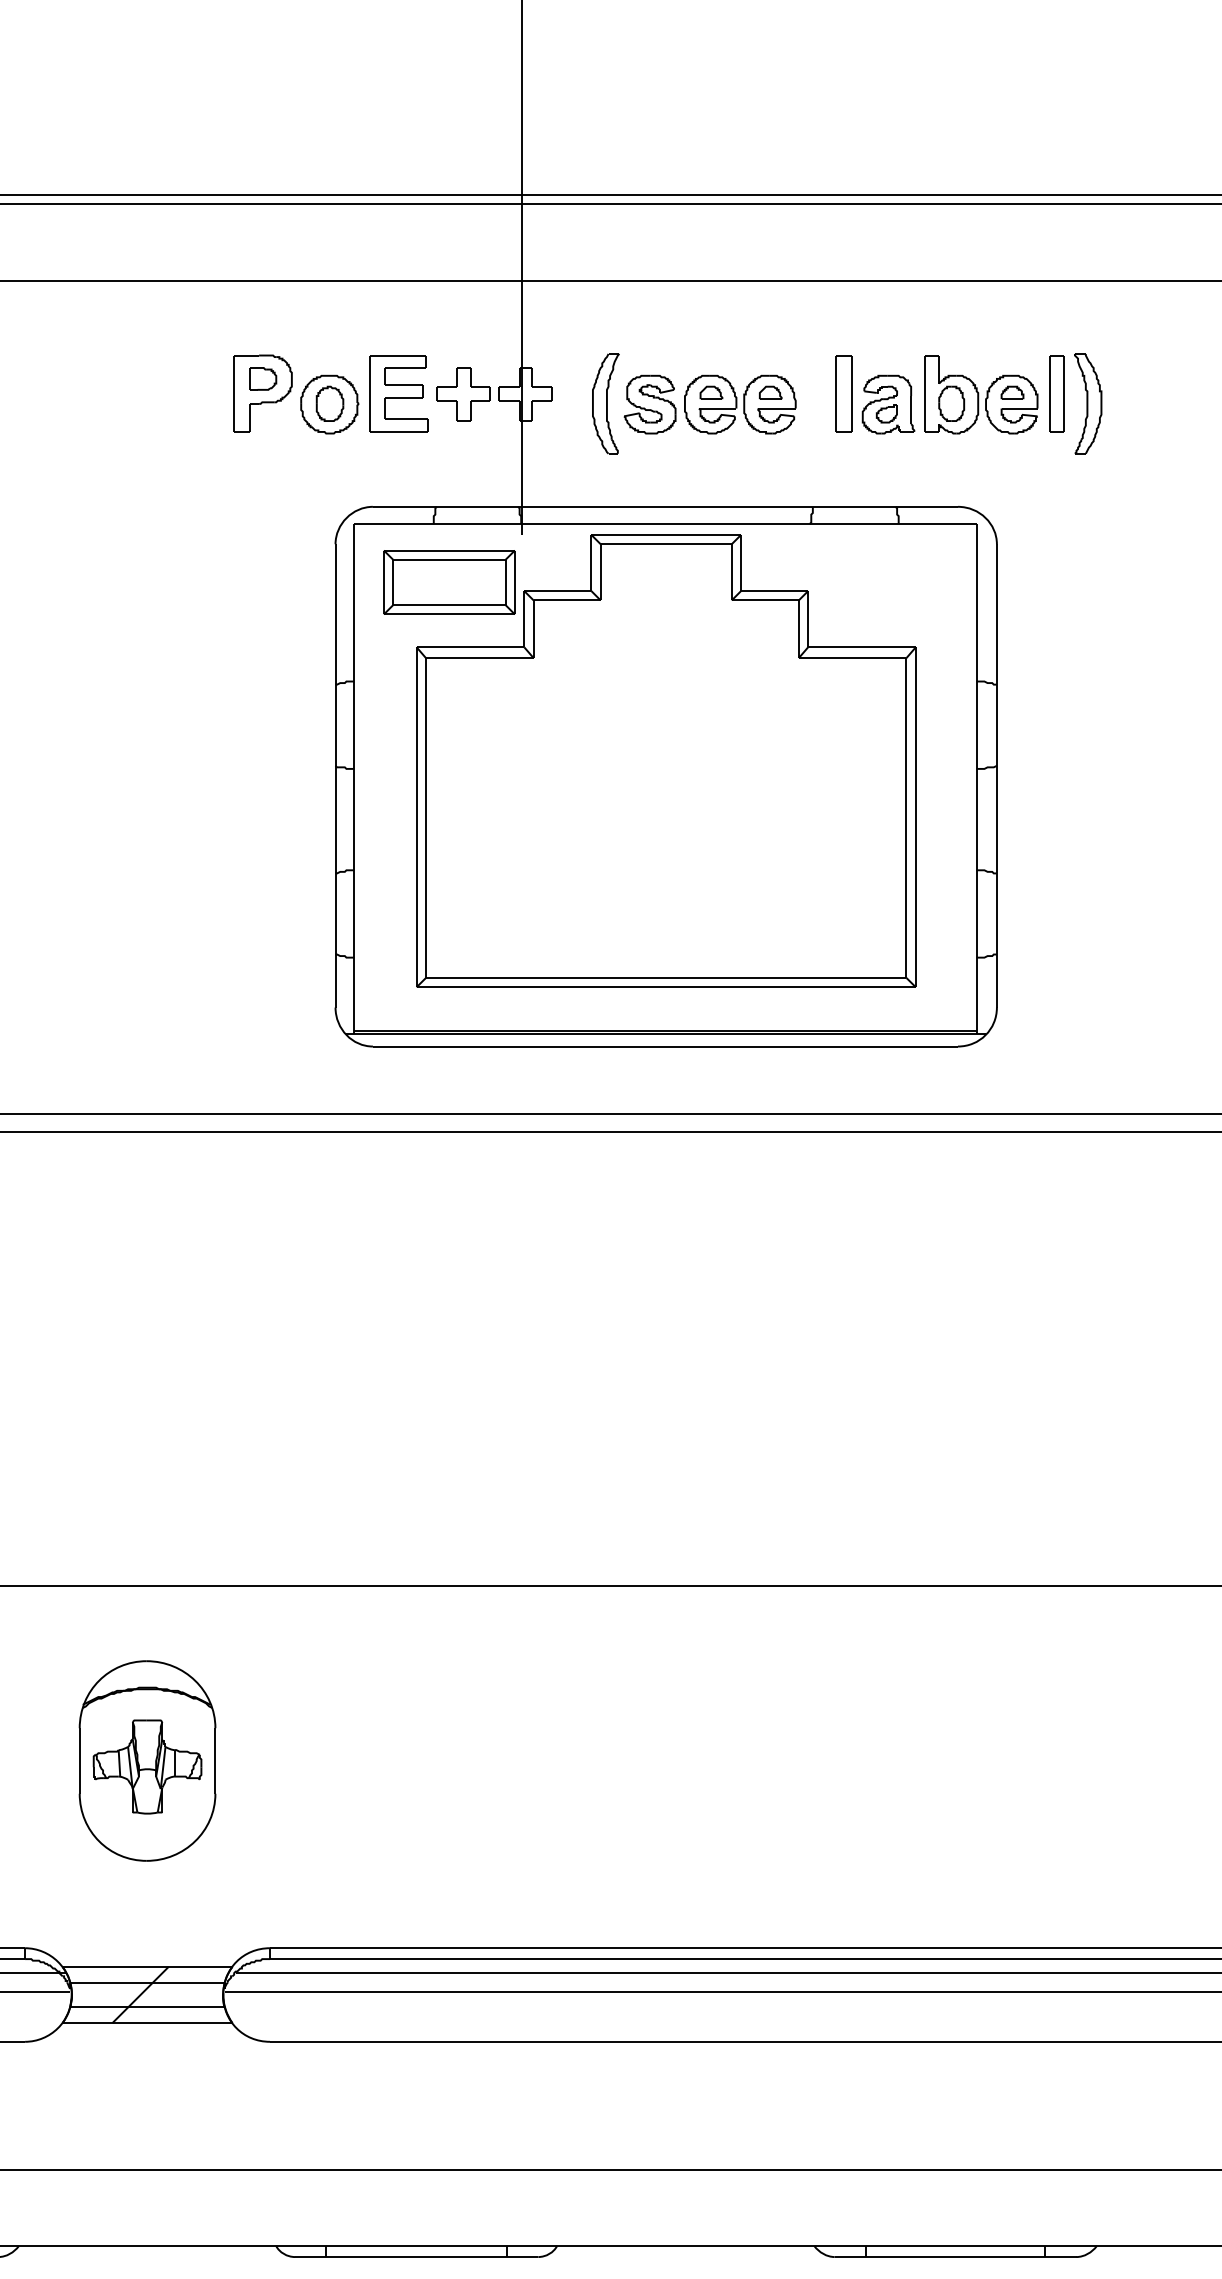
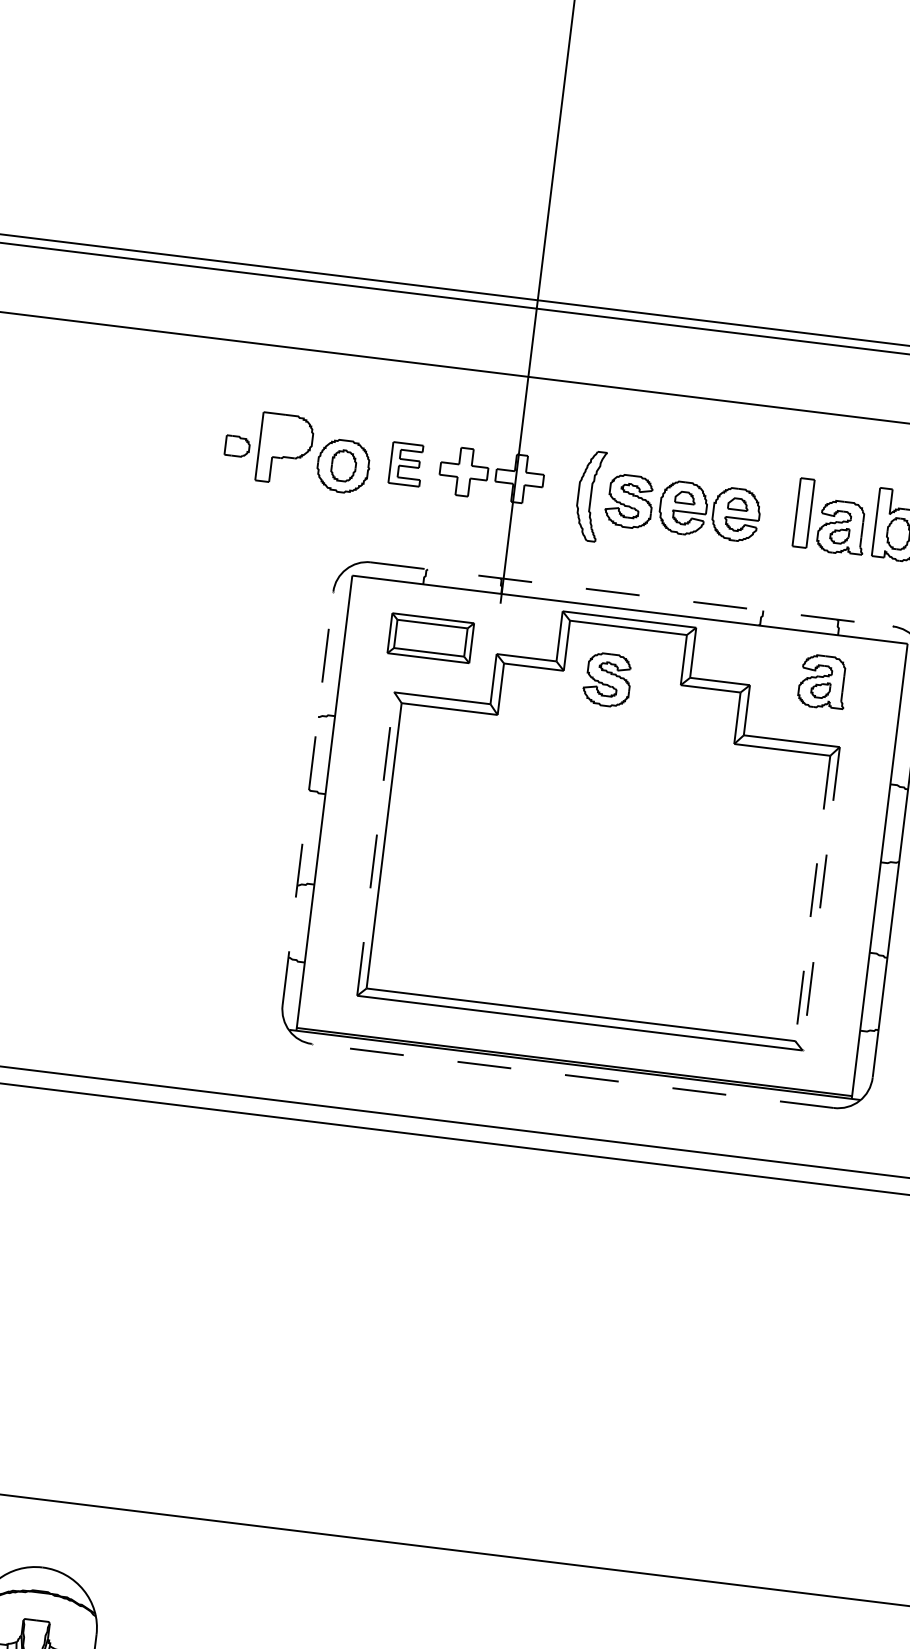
part: (263, 378) -> (238, 446), moved
part: (398, 393) -> (406, 464), size x0.6
line: (666, 506) -> (632, 594), solid -> dashed
part: (888, 577) -> (823, 681), added
part: (449, 582) -> (430, 638), size x0.7
part: (649, 604) -> (606, 679), added
line: (335, 774) -> (308, 797), solid -> dashed
line: (416, 816) -> (375, 843), solid -> dashed
line: (915, 817) -> (820, 898), solid -> dashed
line: (906, 819) -> (812, 899), solid -> dashed
line: (664, 1046) -> (571, 1075), solid -> dashed

